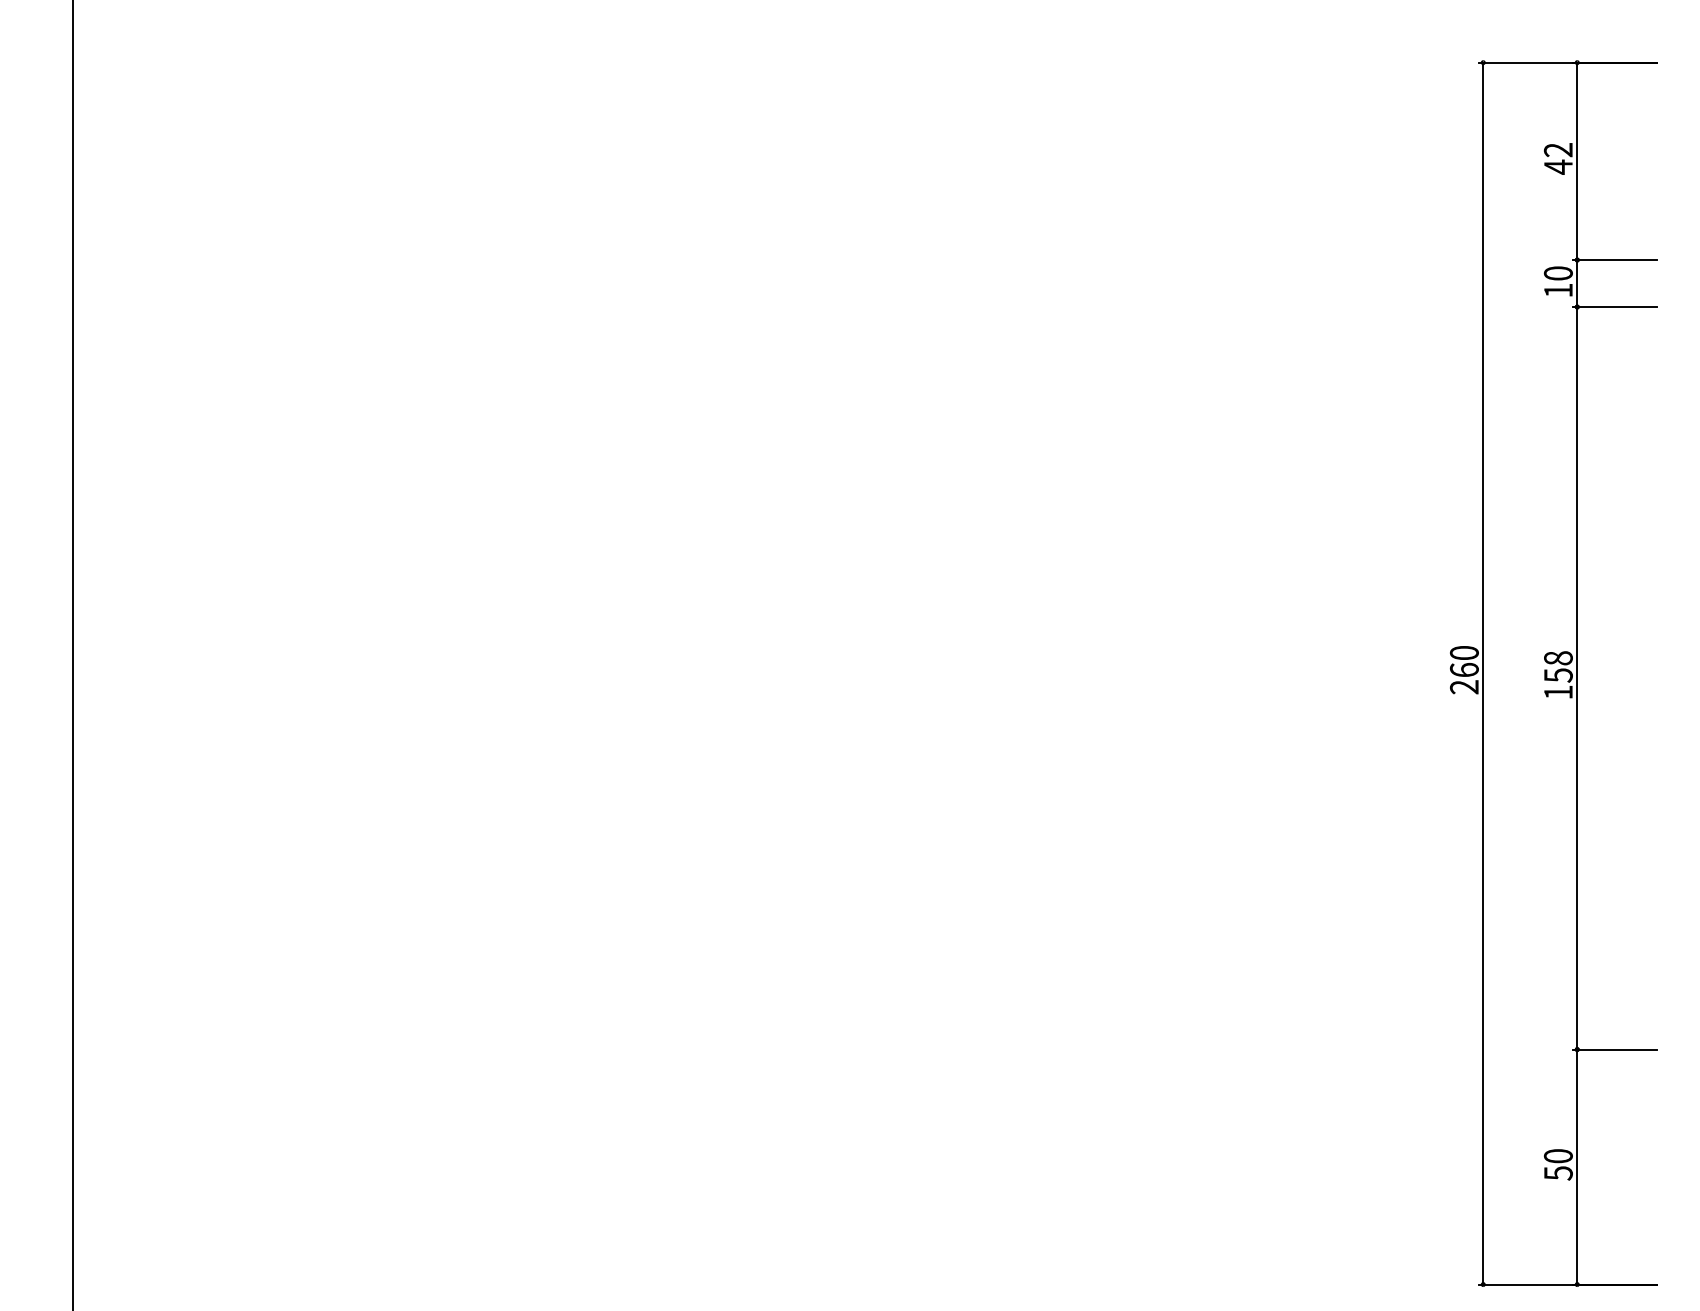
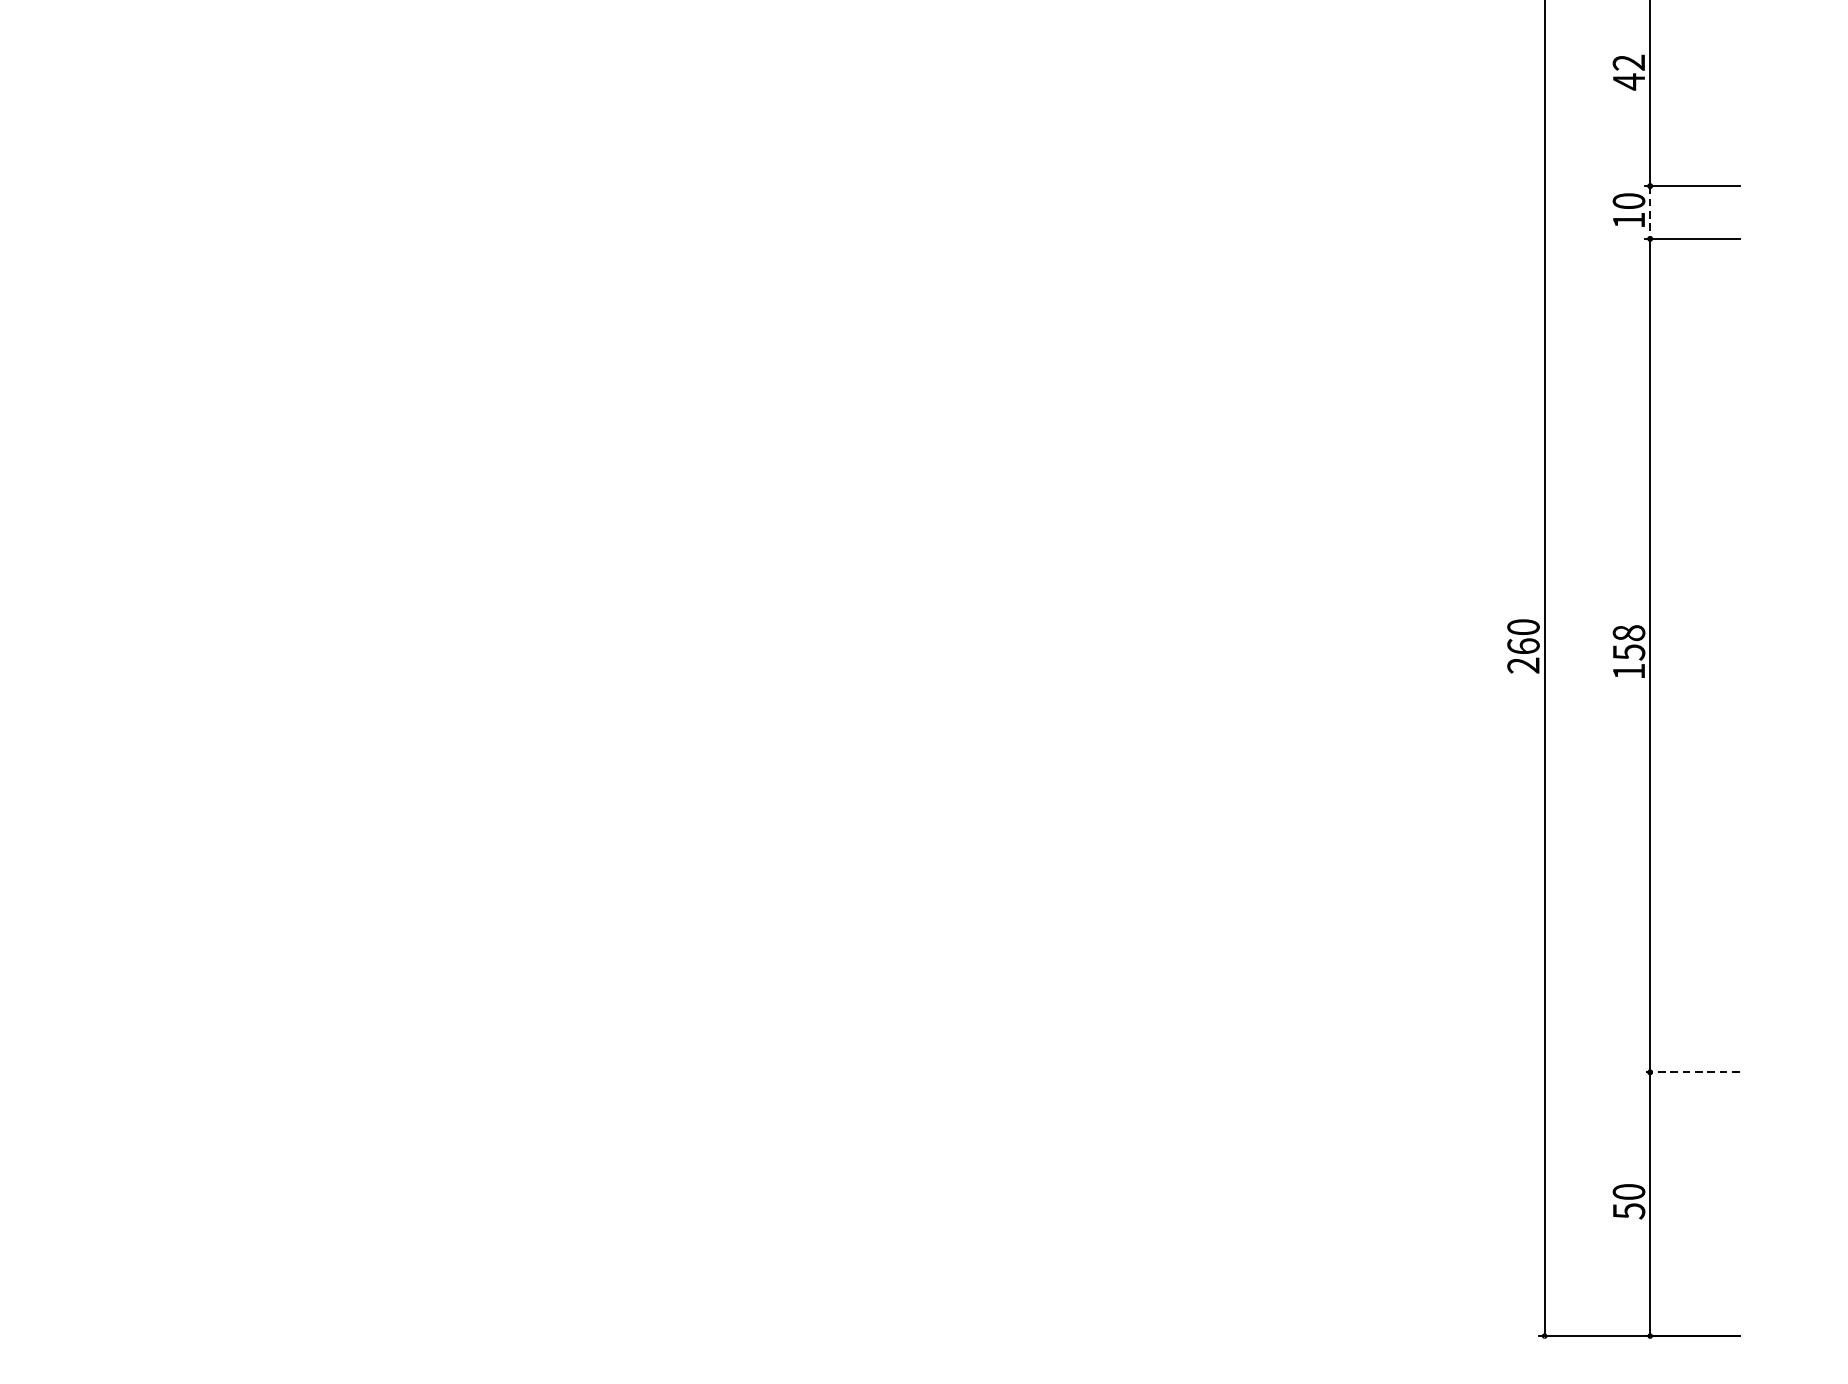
line: (1577, 284) -> (1650, 213), solid -> dashed
line: (1614, 1049) -> (1691, 1072), solid -> dashed

